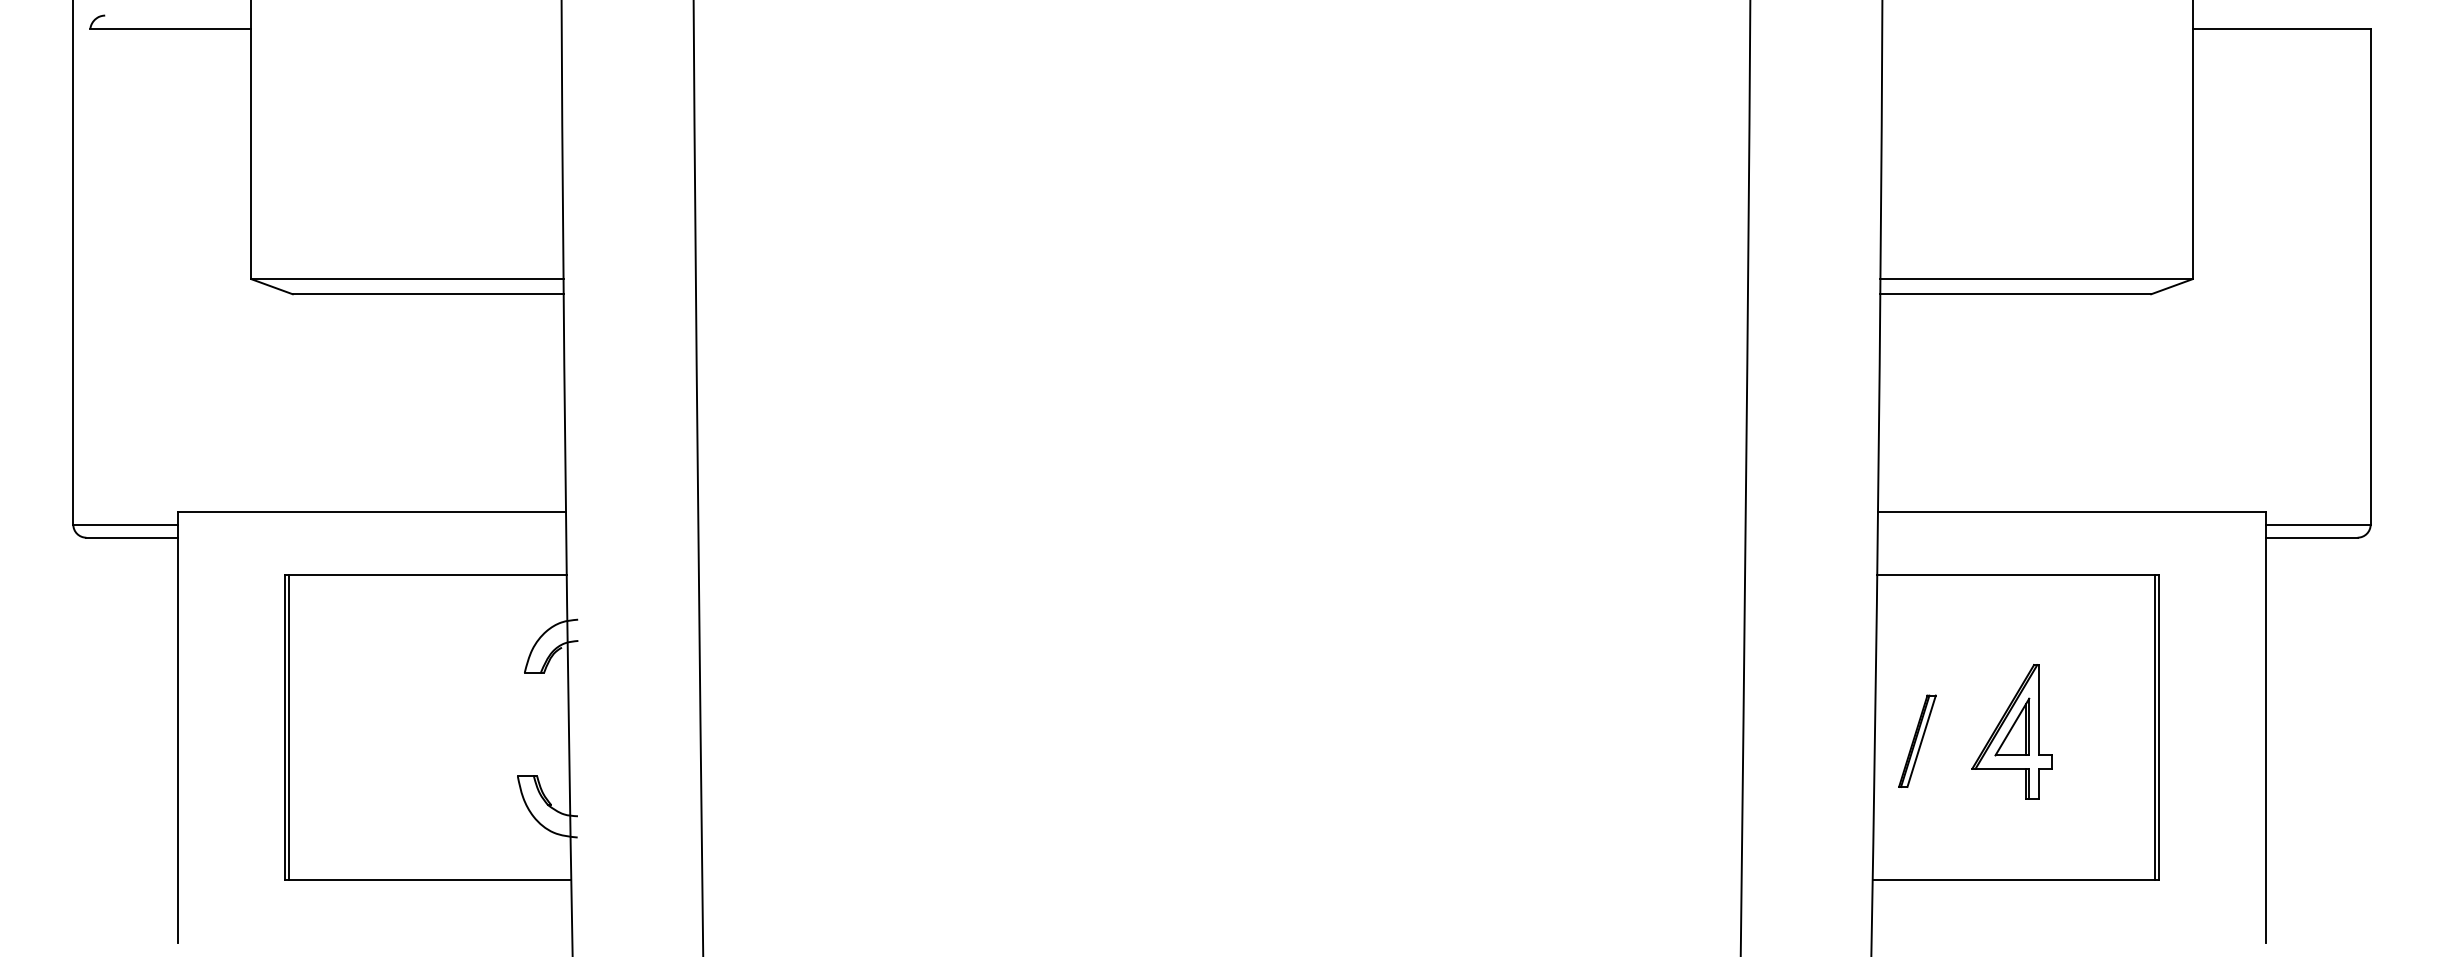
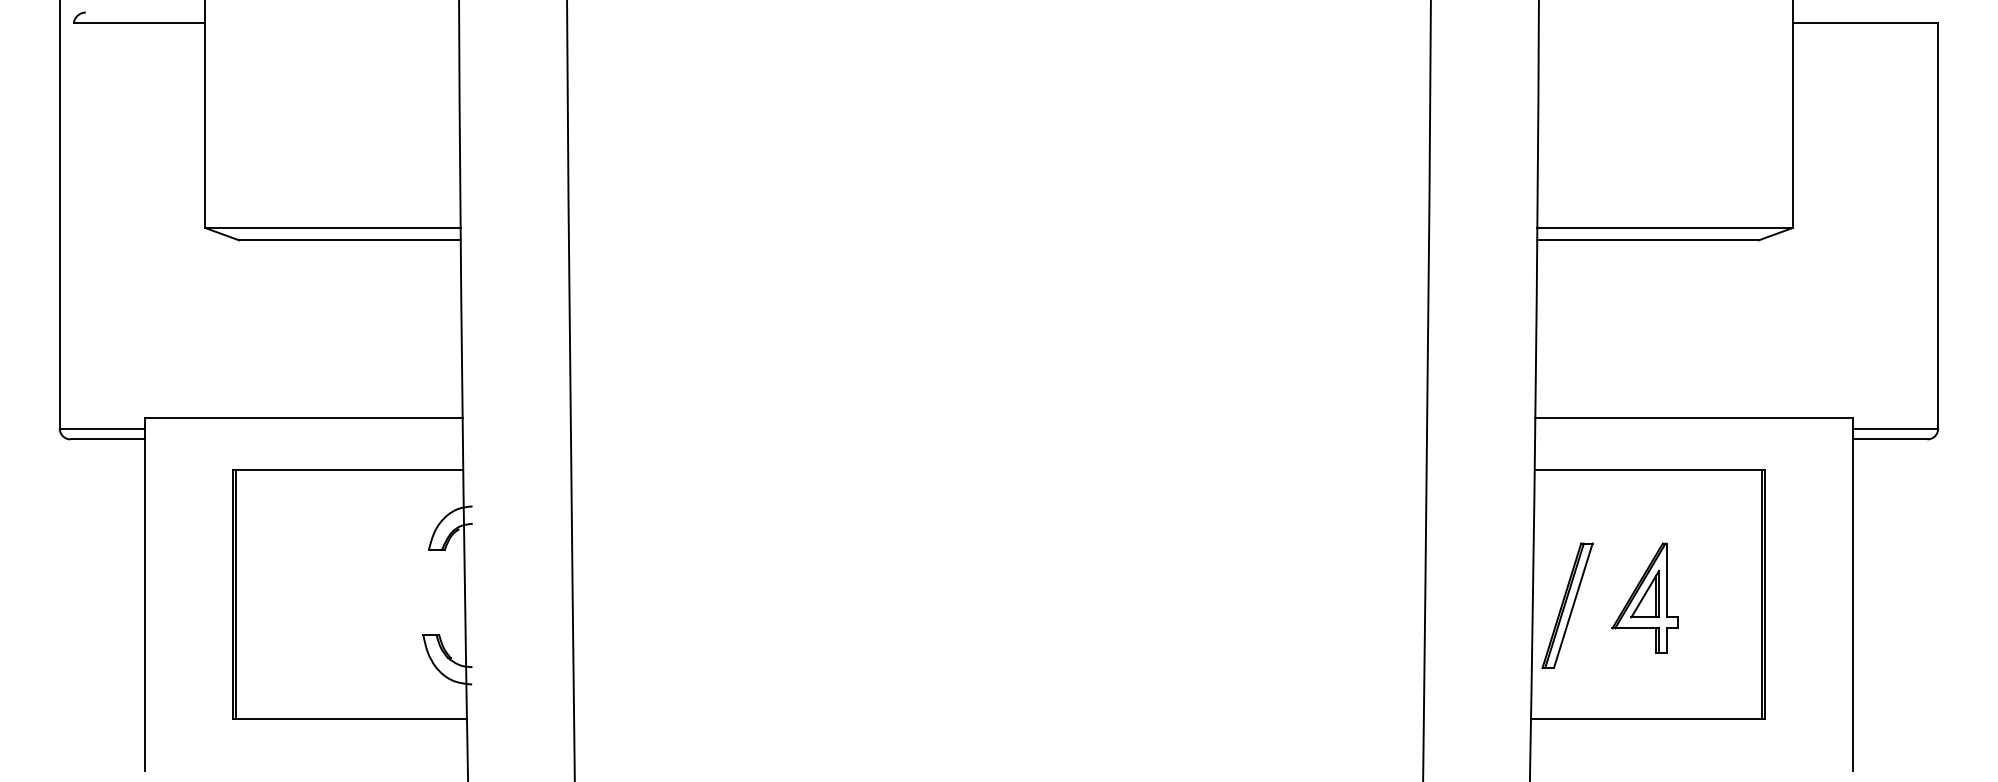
part: (1917, 741) -> (1567, 606), size x1.67

